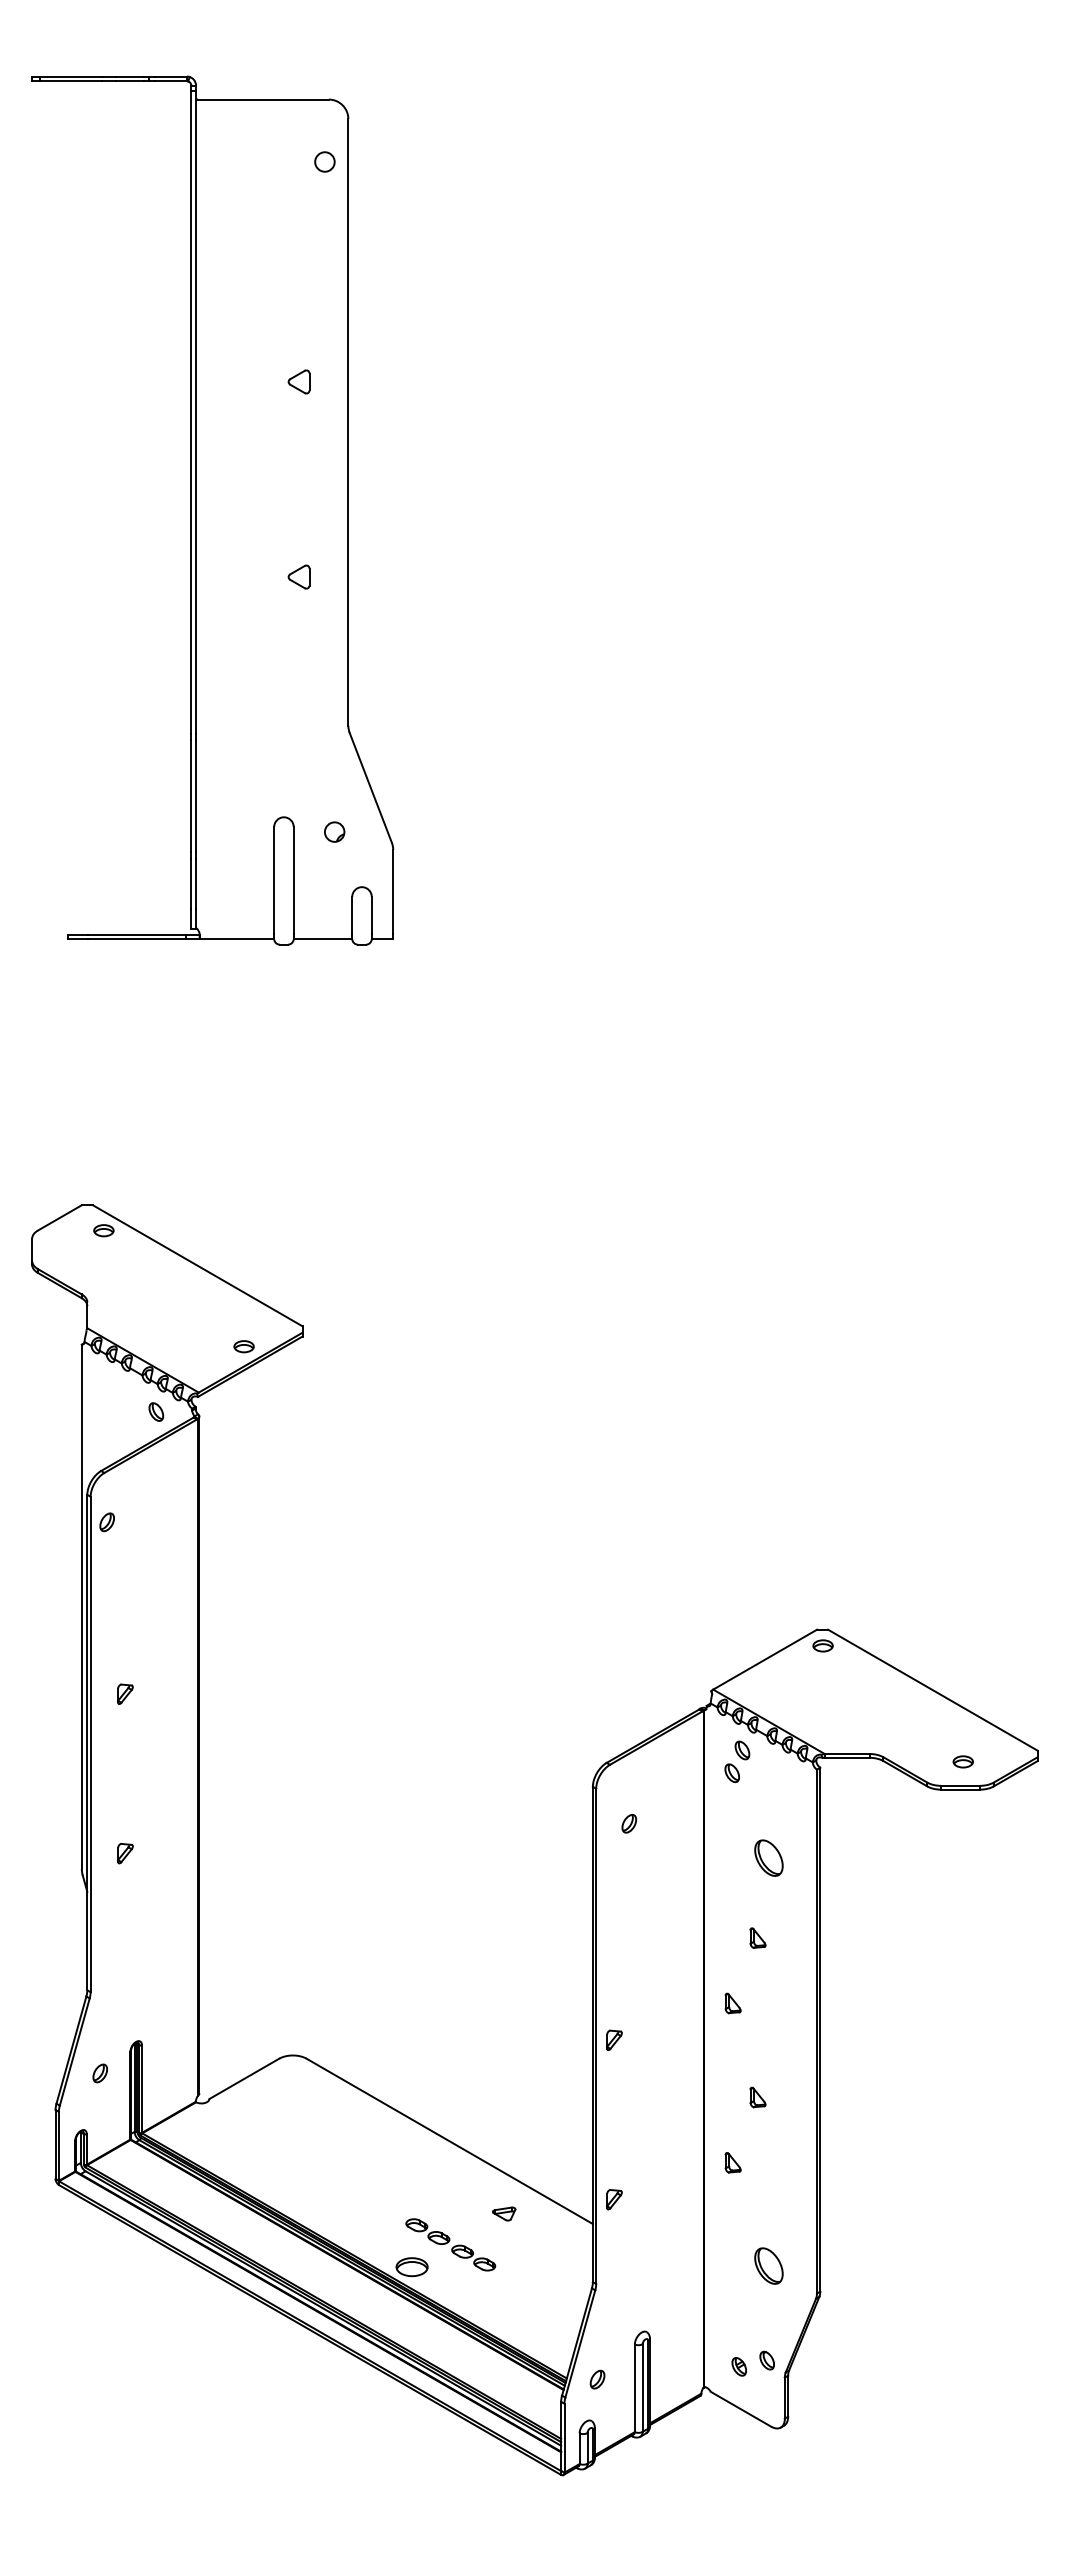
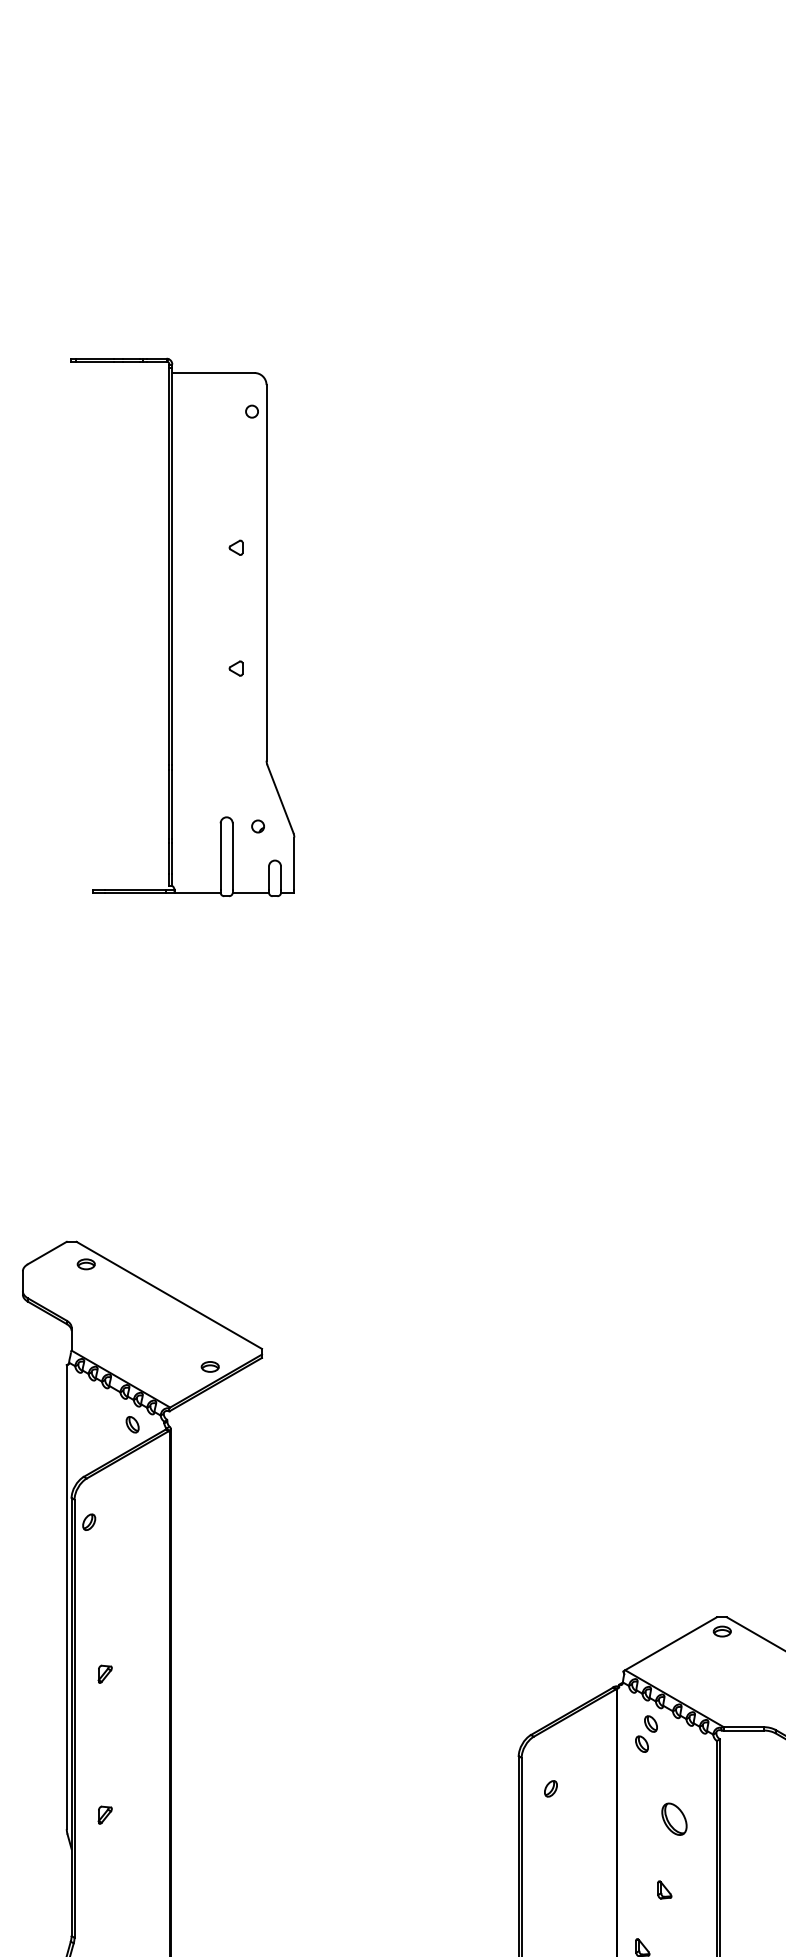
part: (212, 510) -> (182, 627), size x0.7

